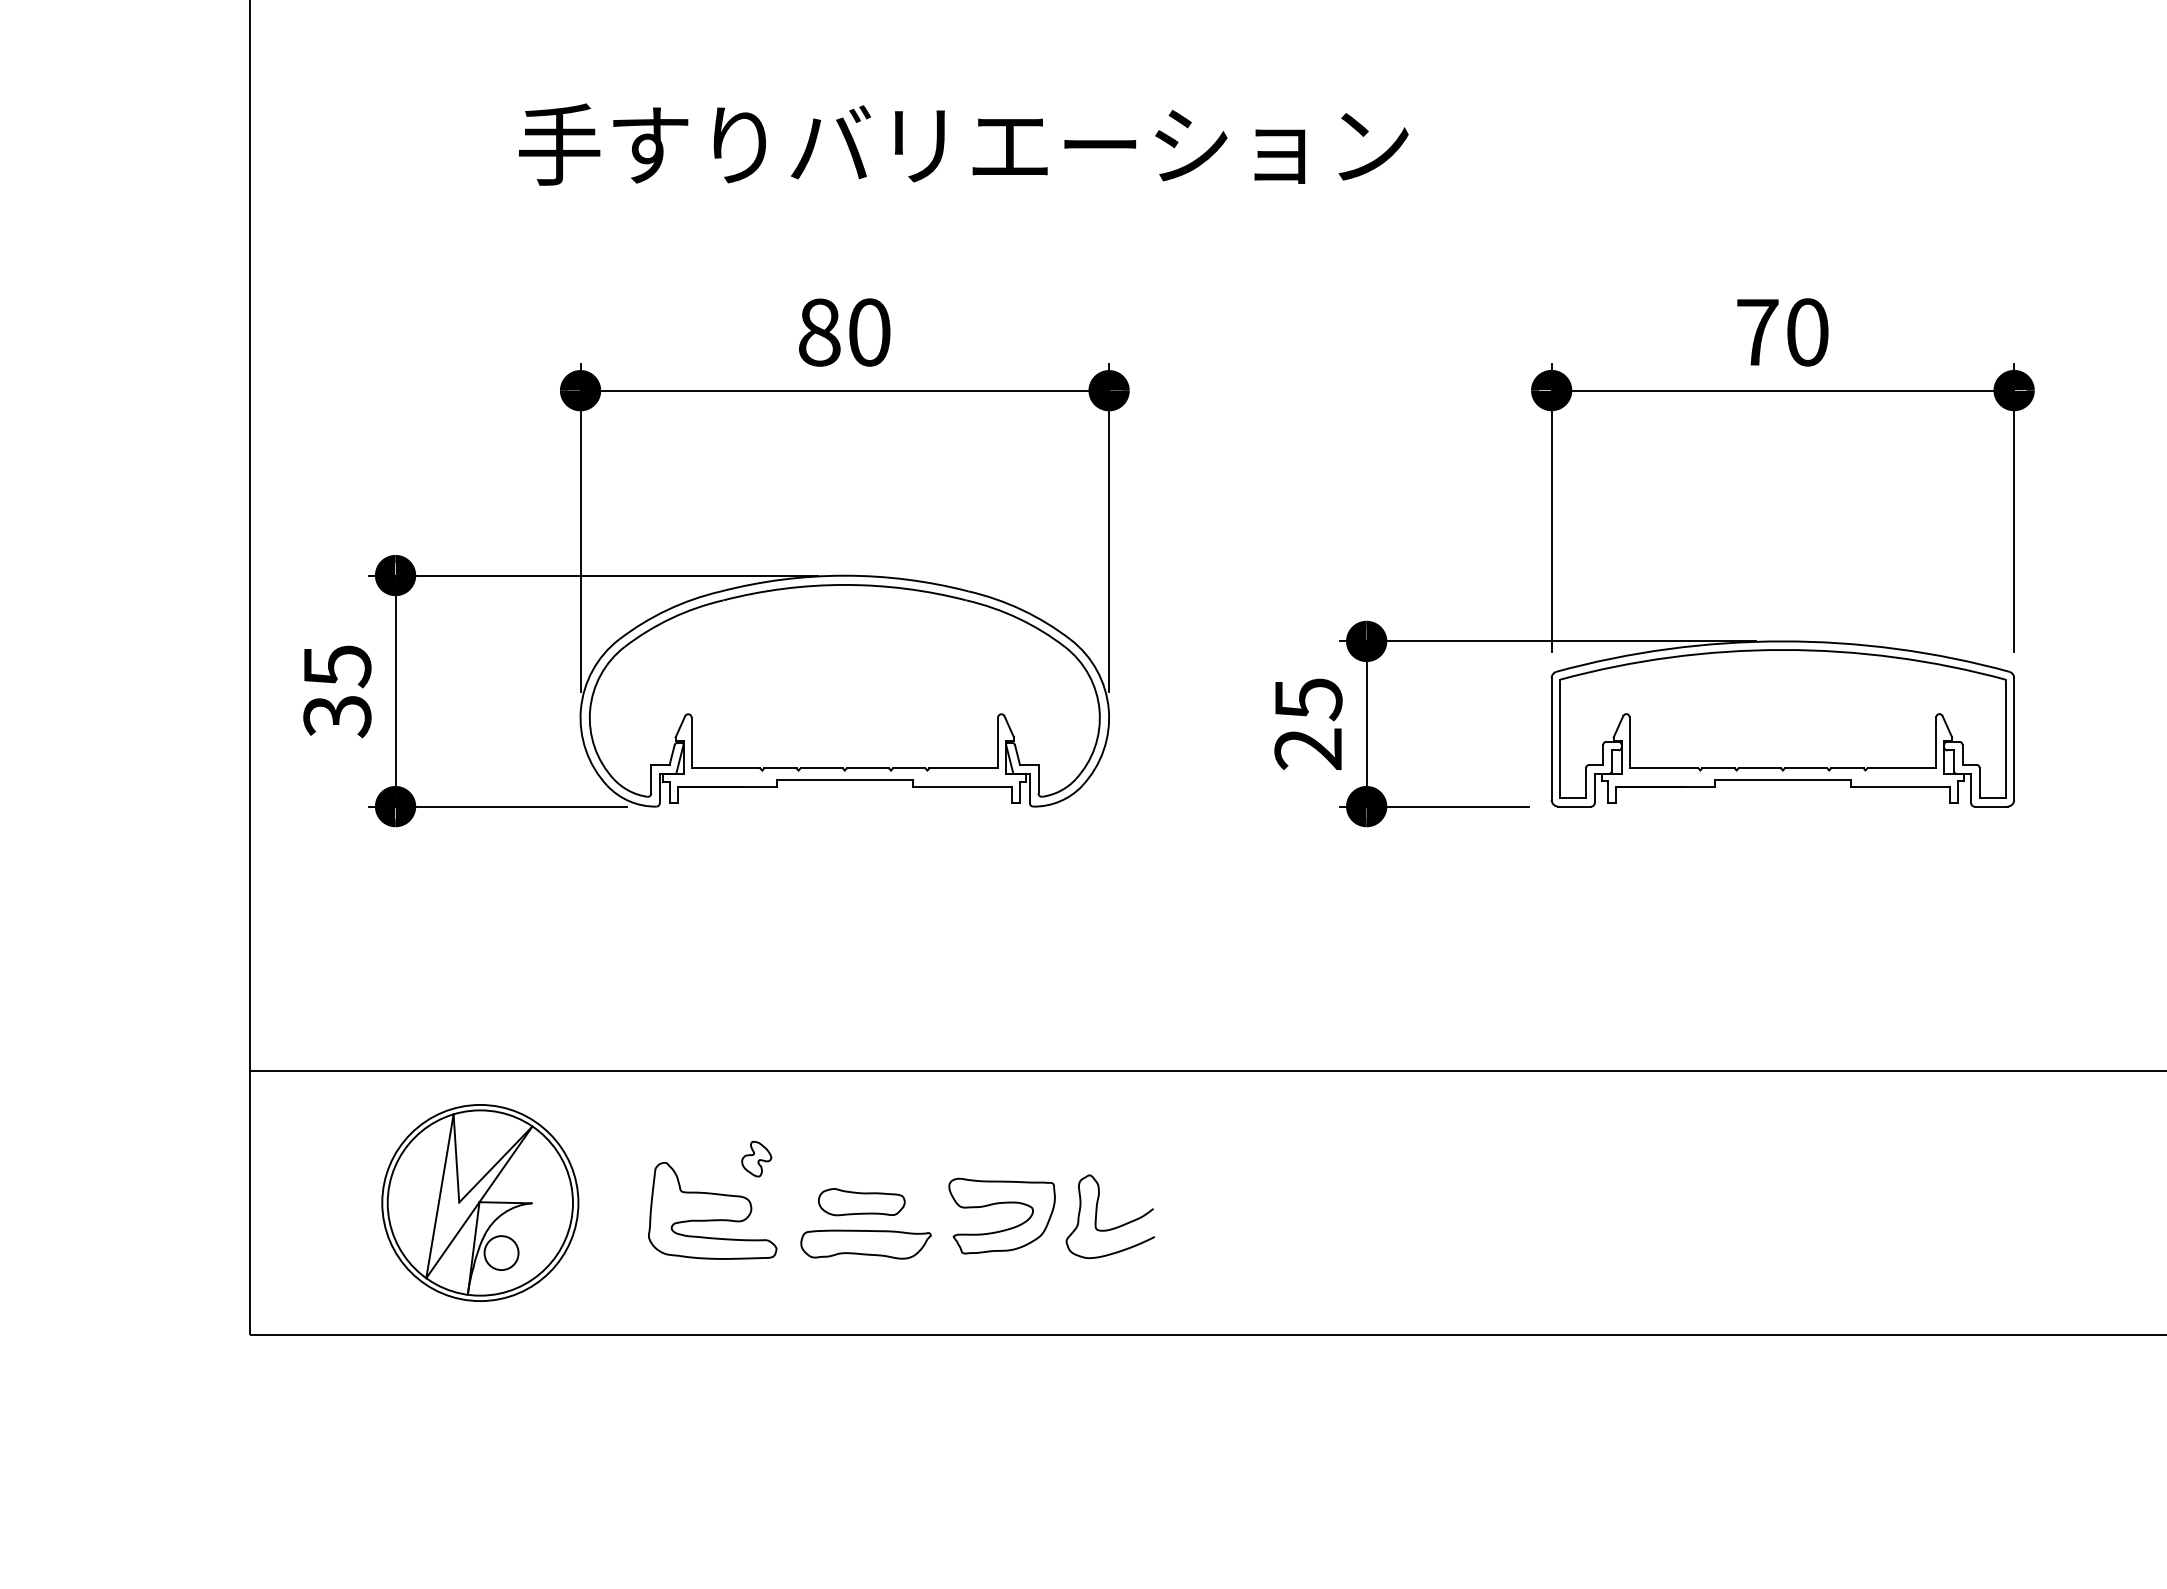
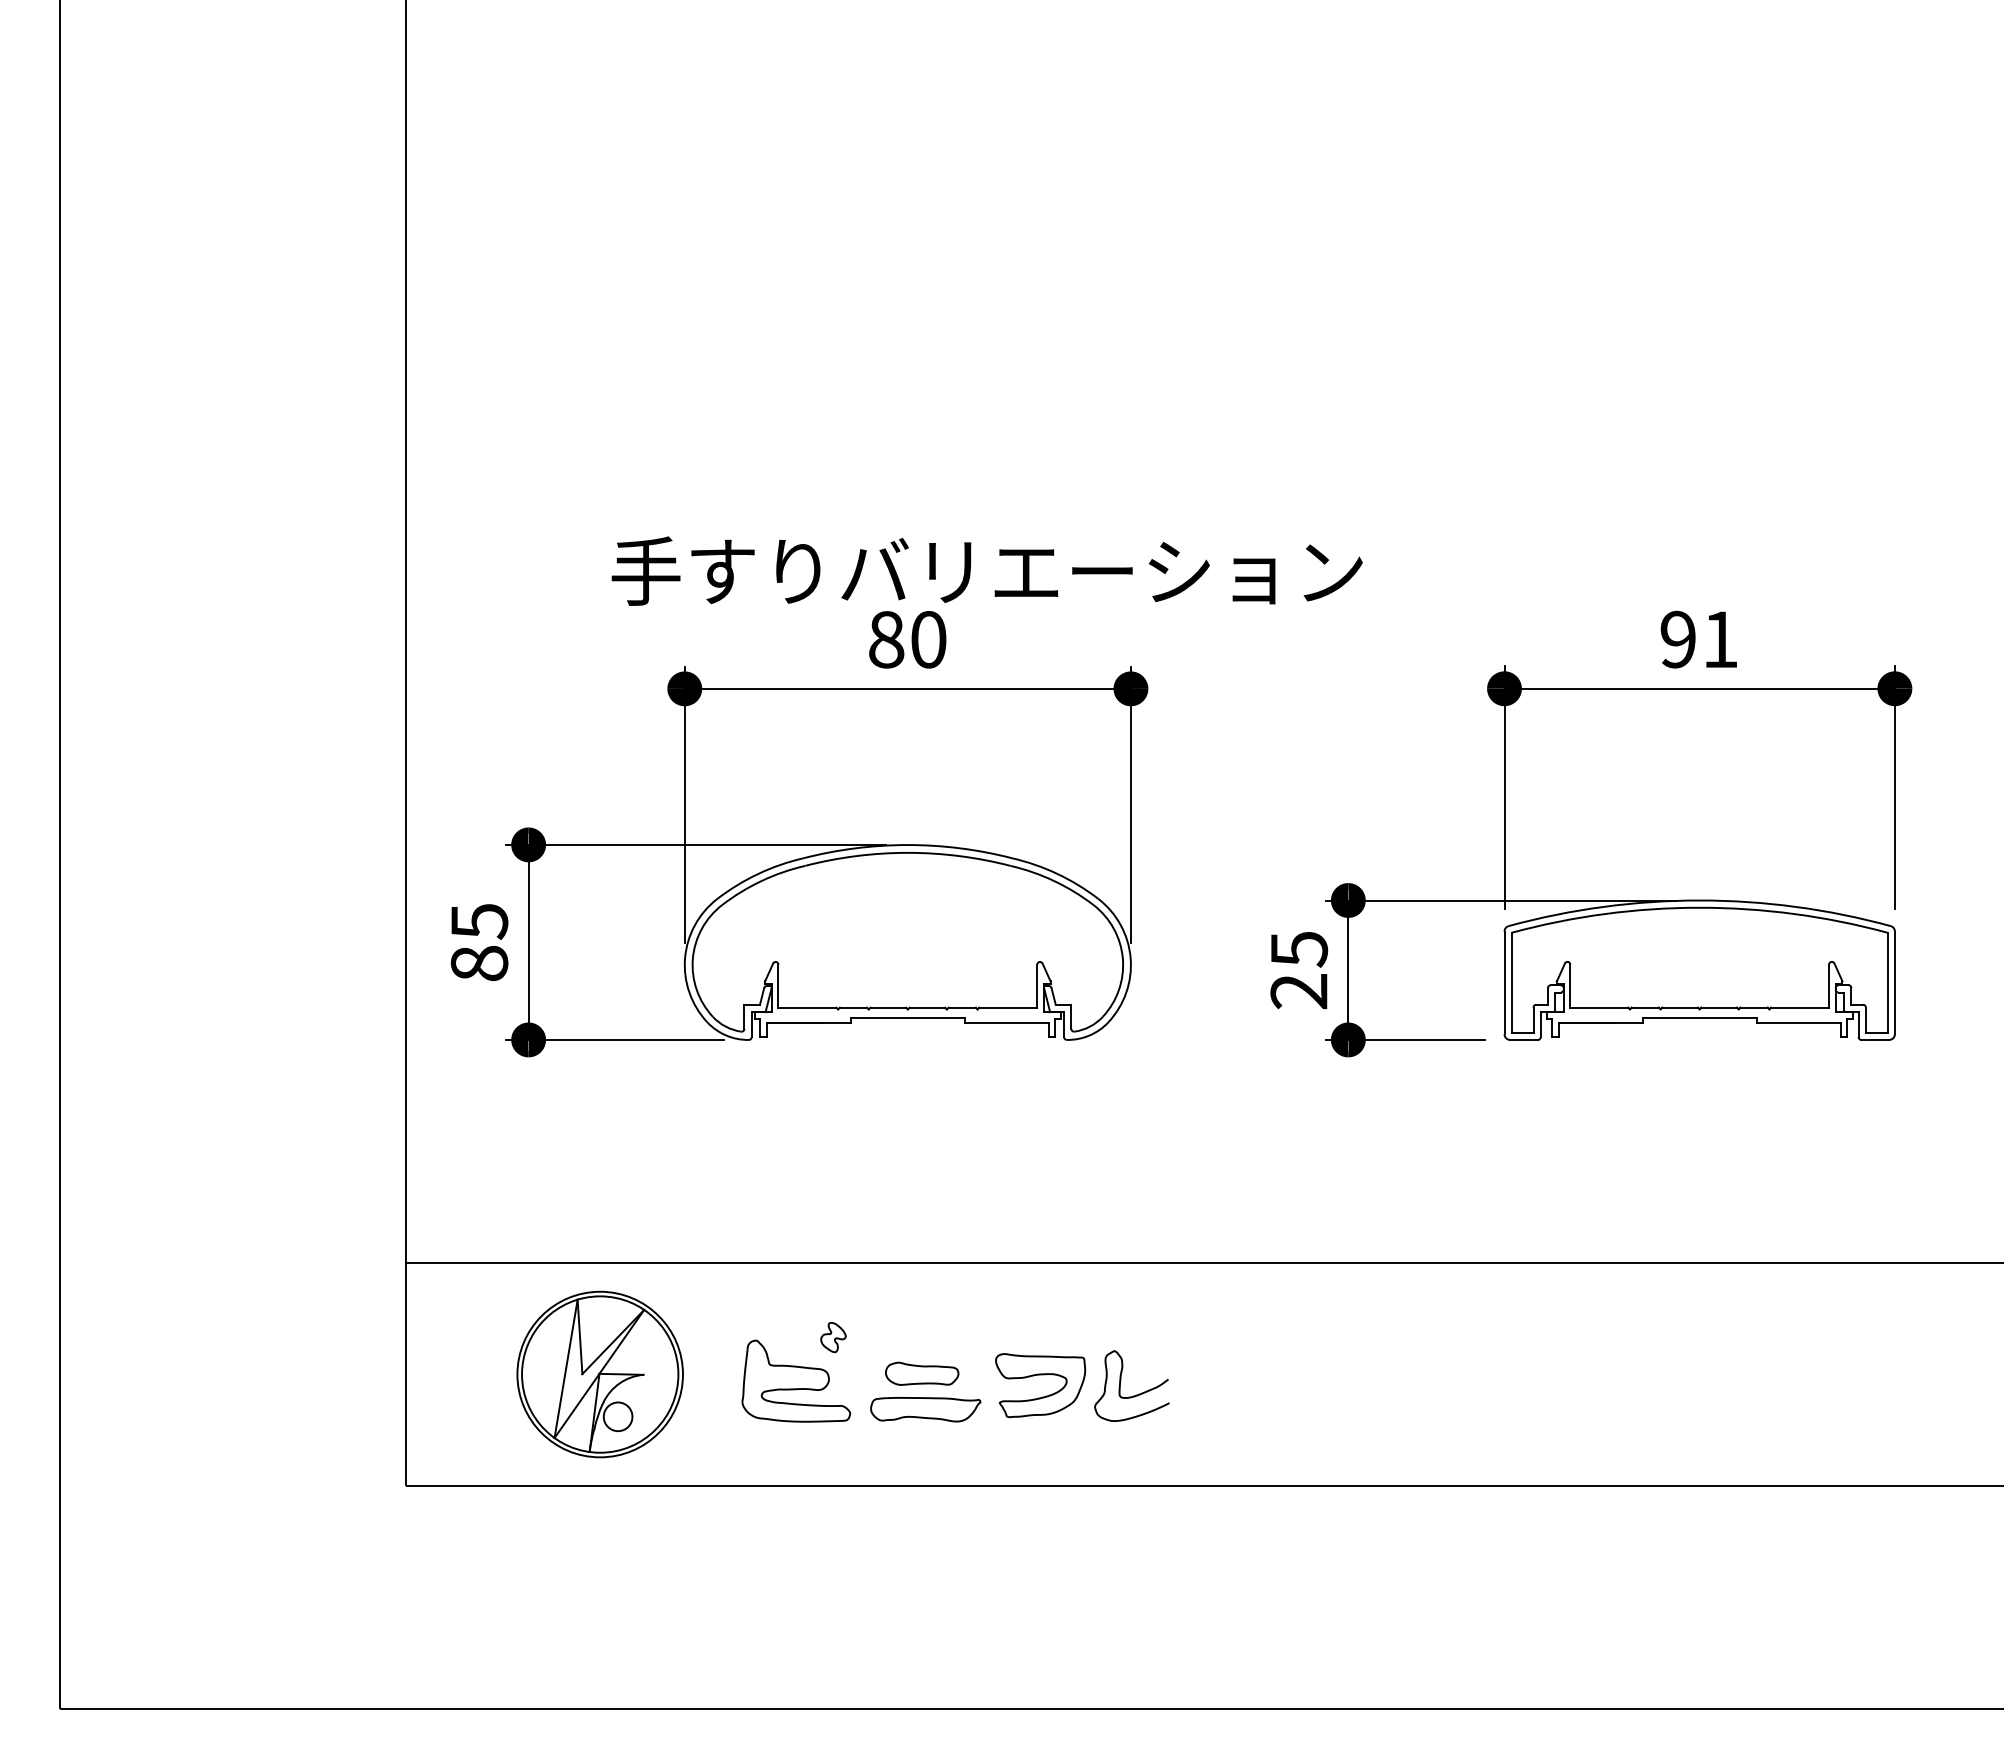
text: (962, 143) -> (986, 570), moved
text: (1782, 332) -> (1699, 639), 70 -> 91
text: (337, 717) -> (479, 964), 35 -> 85

